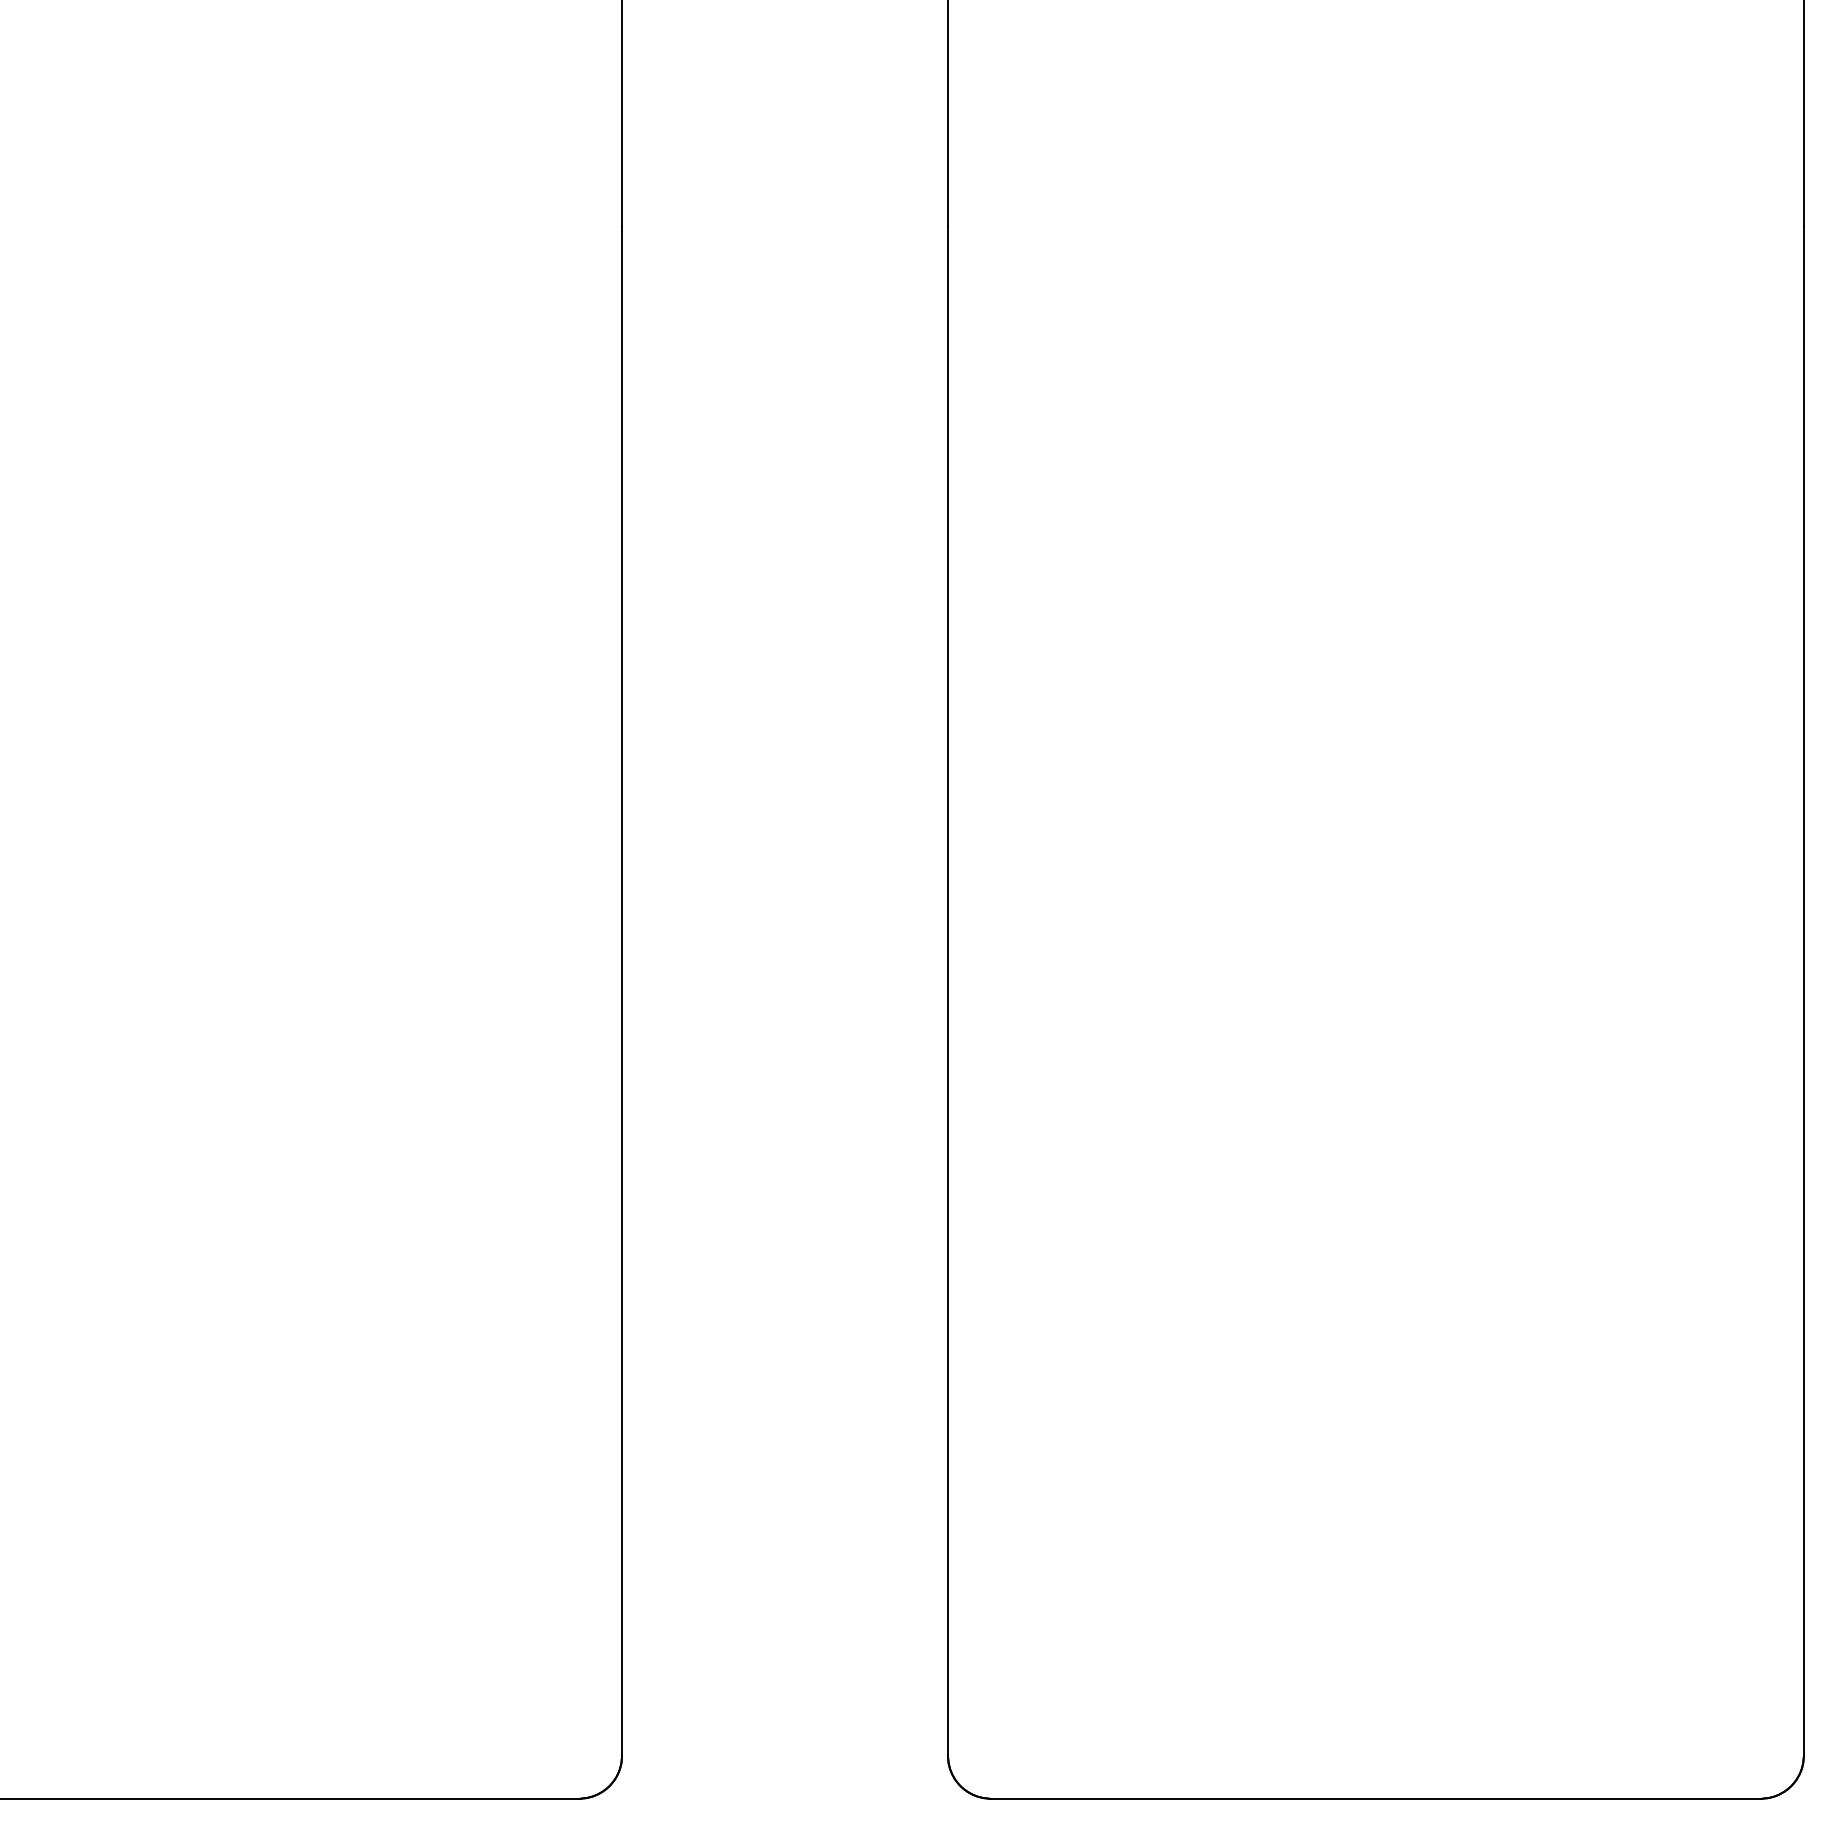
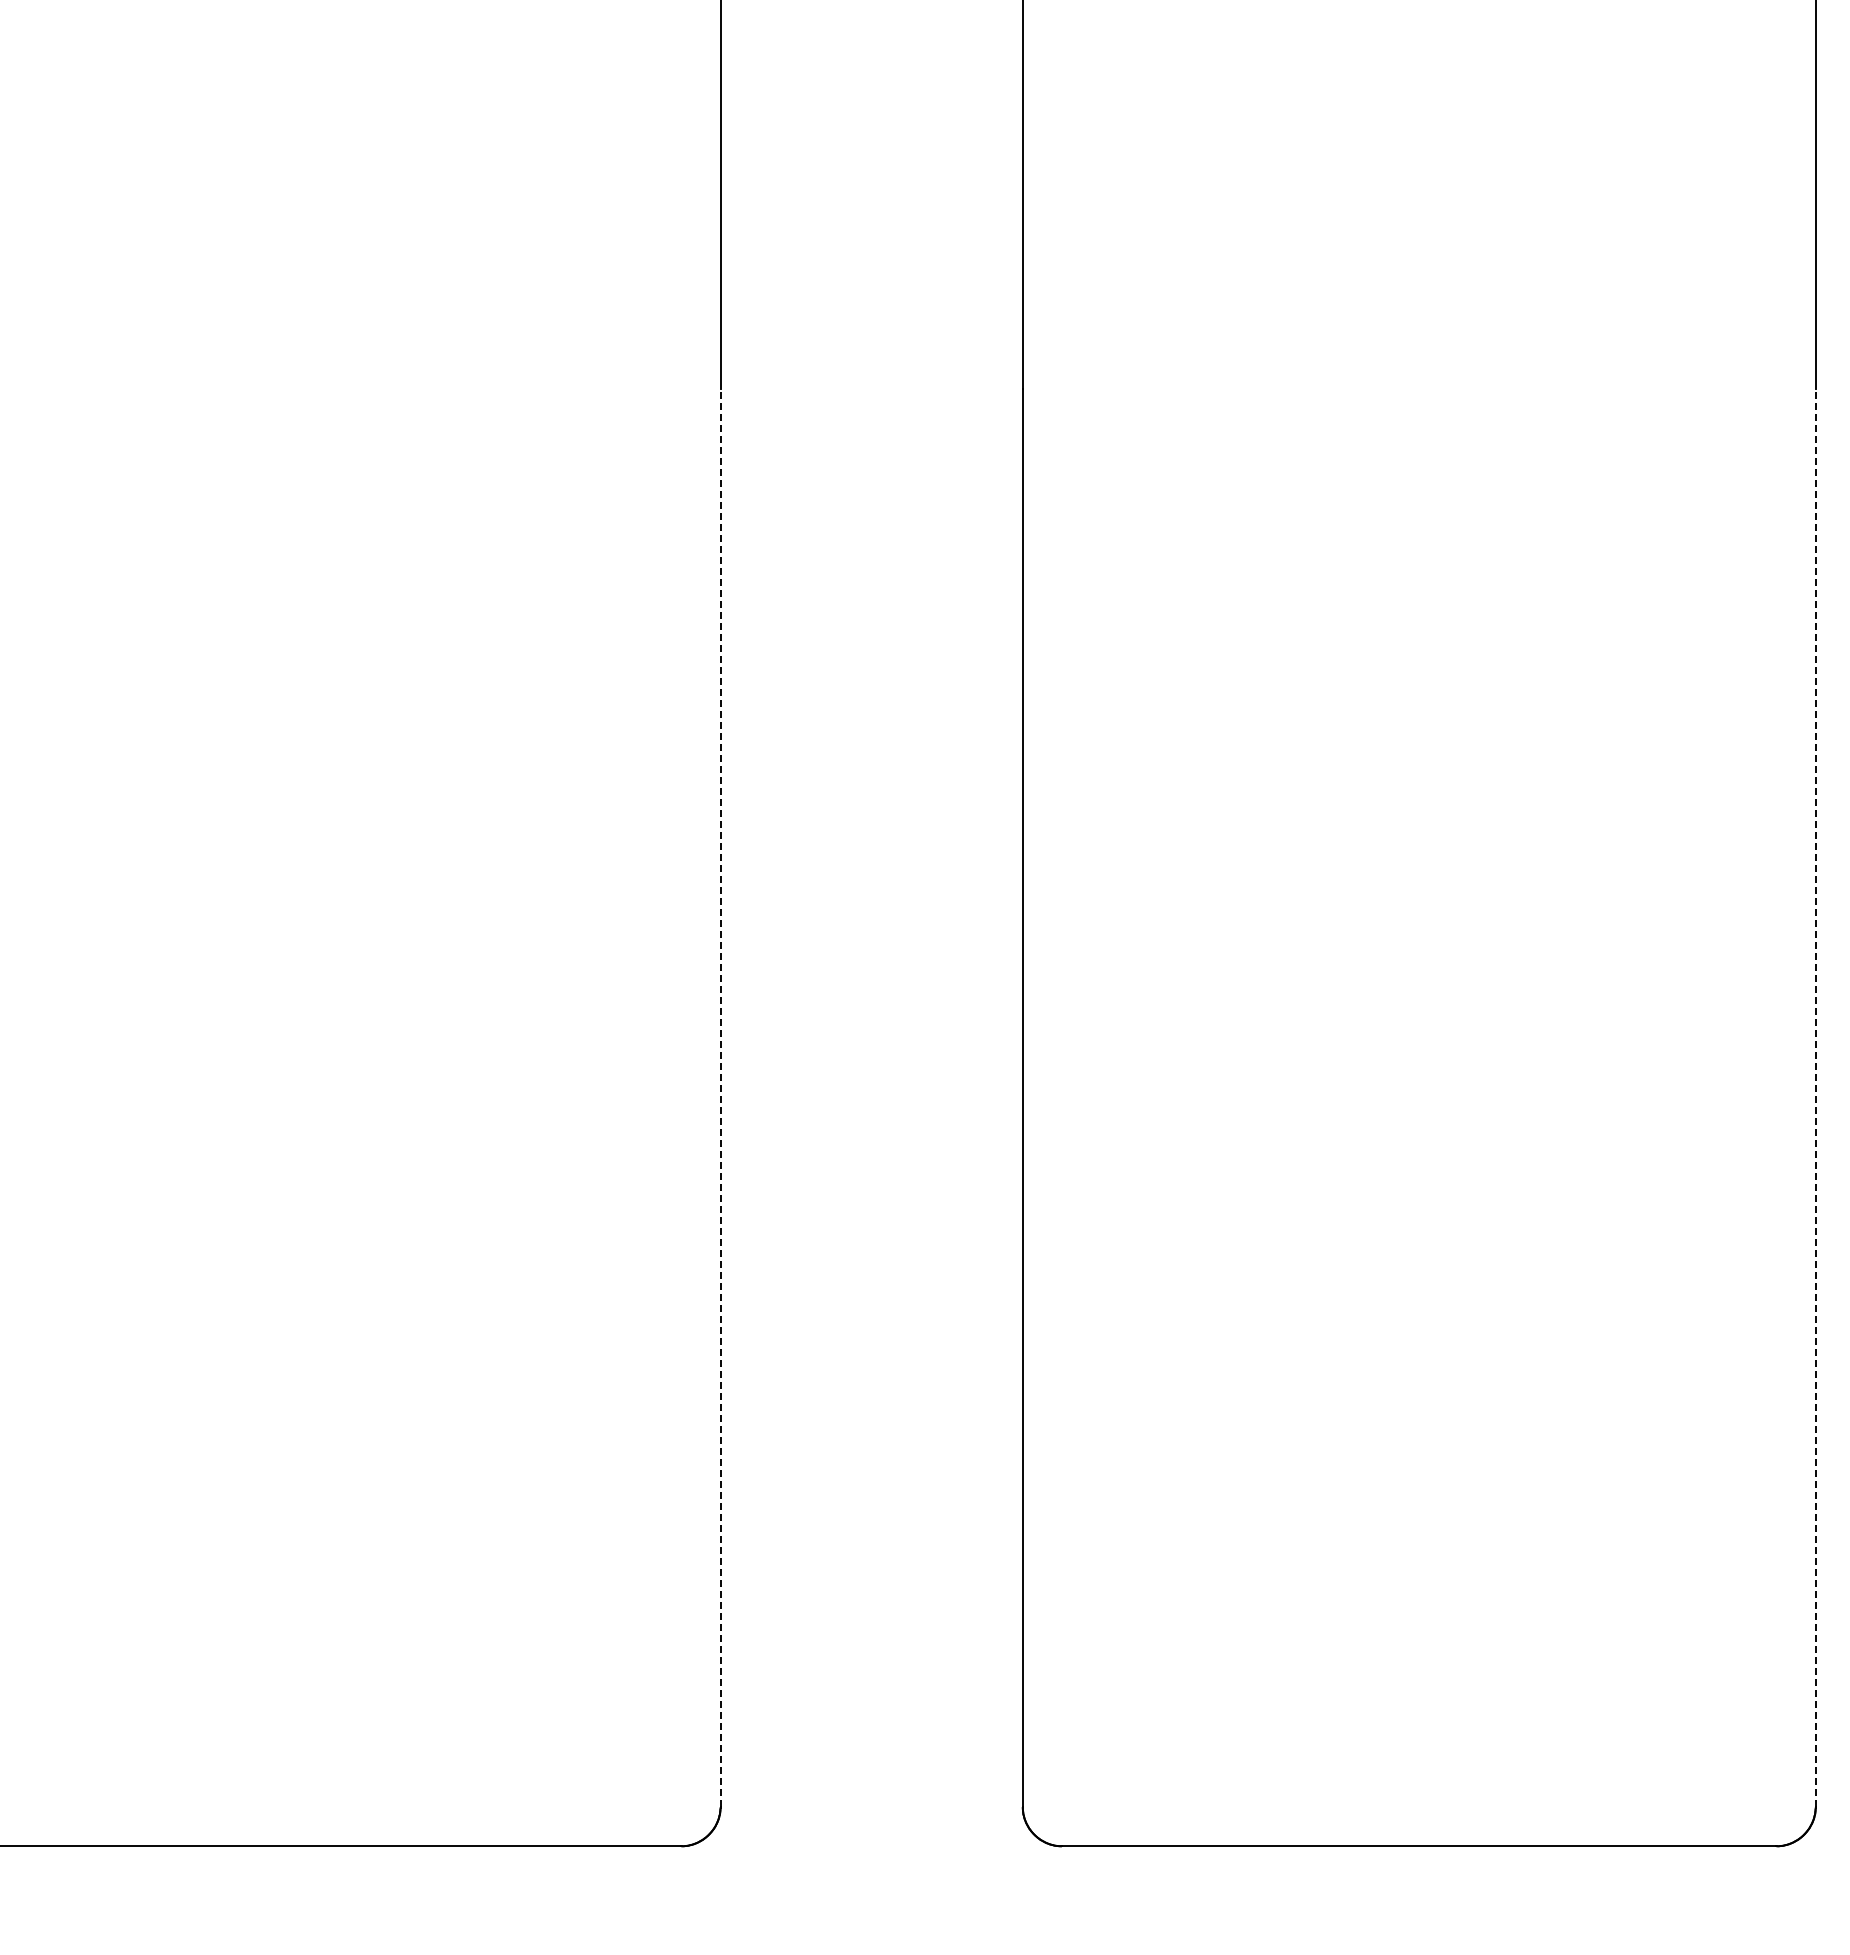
line: (621, 990) -> (720, 1097), solid -> dashed
line: (1803, 990) -> (1815, 1097), solid -> dashed

